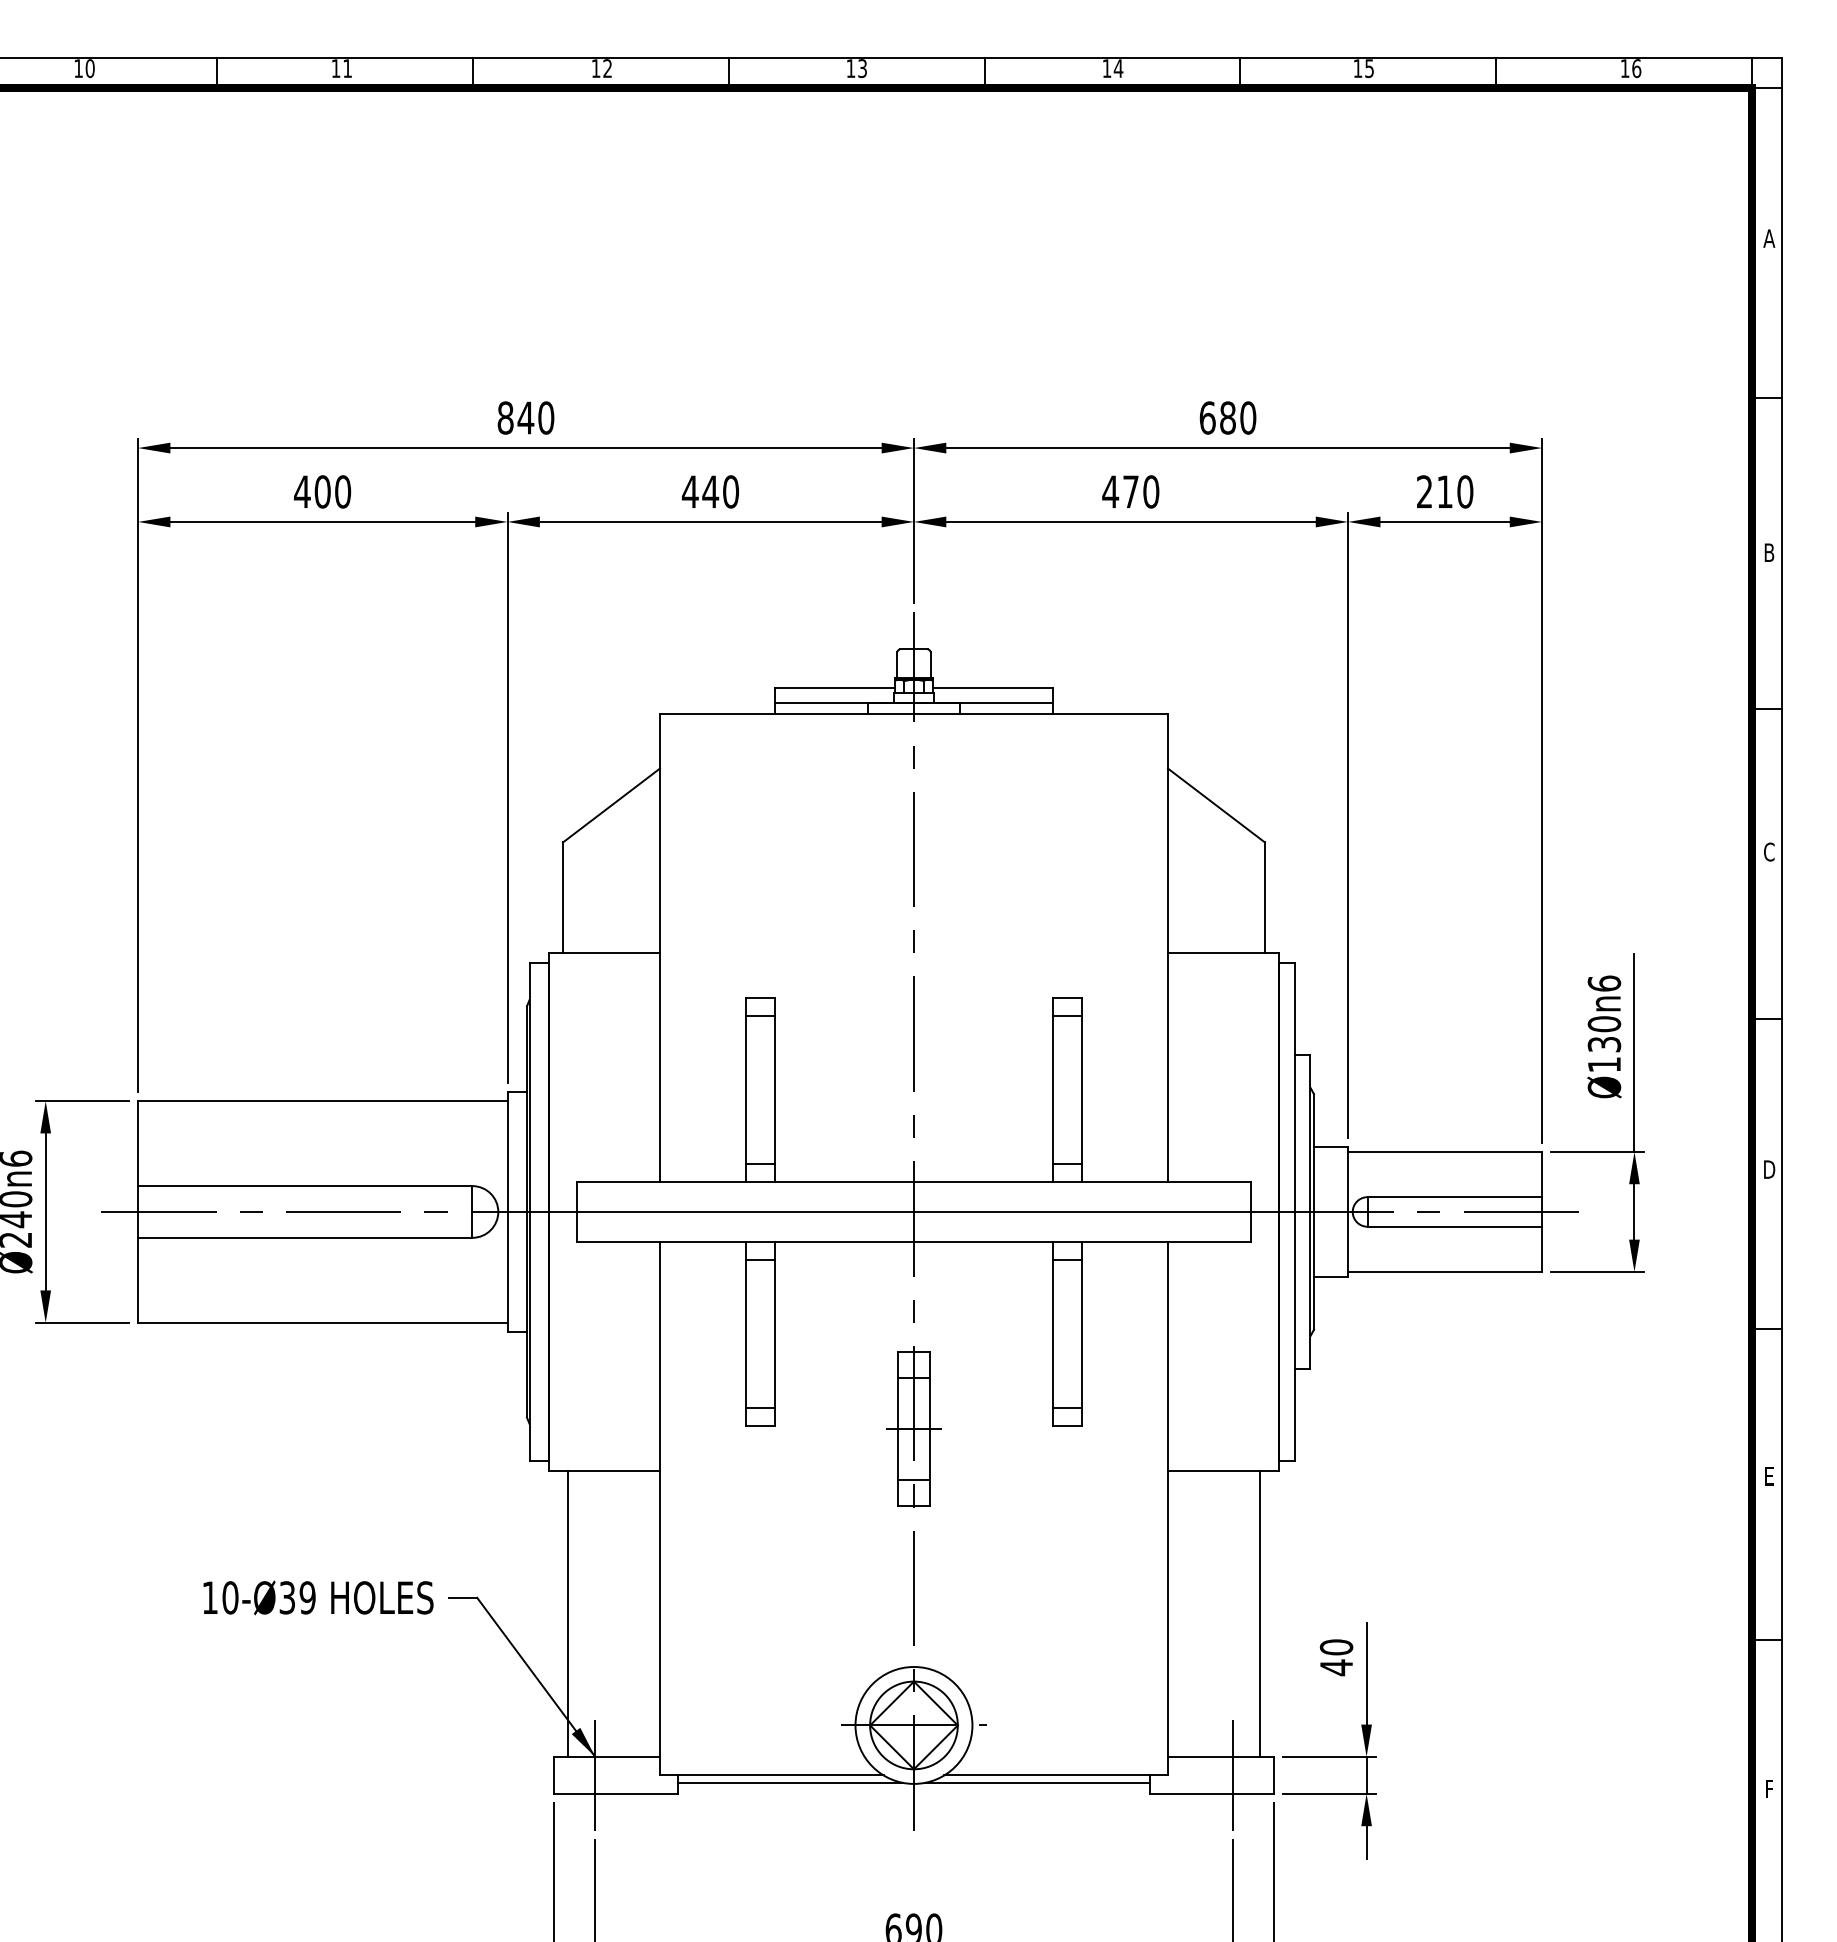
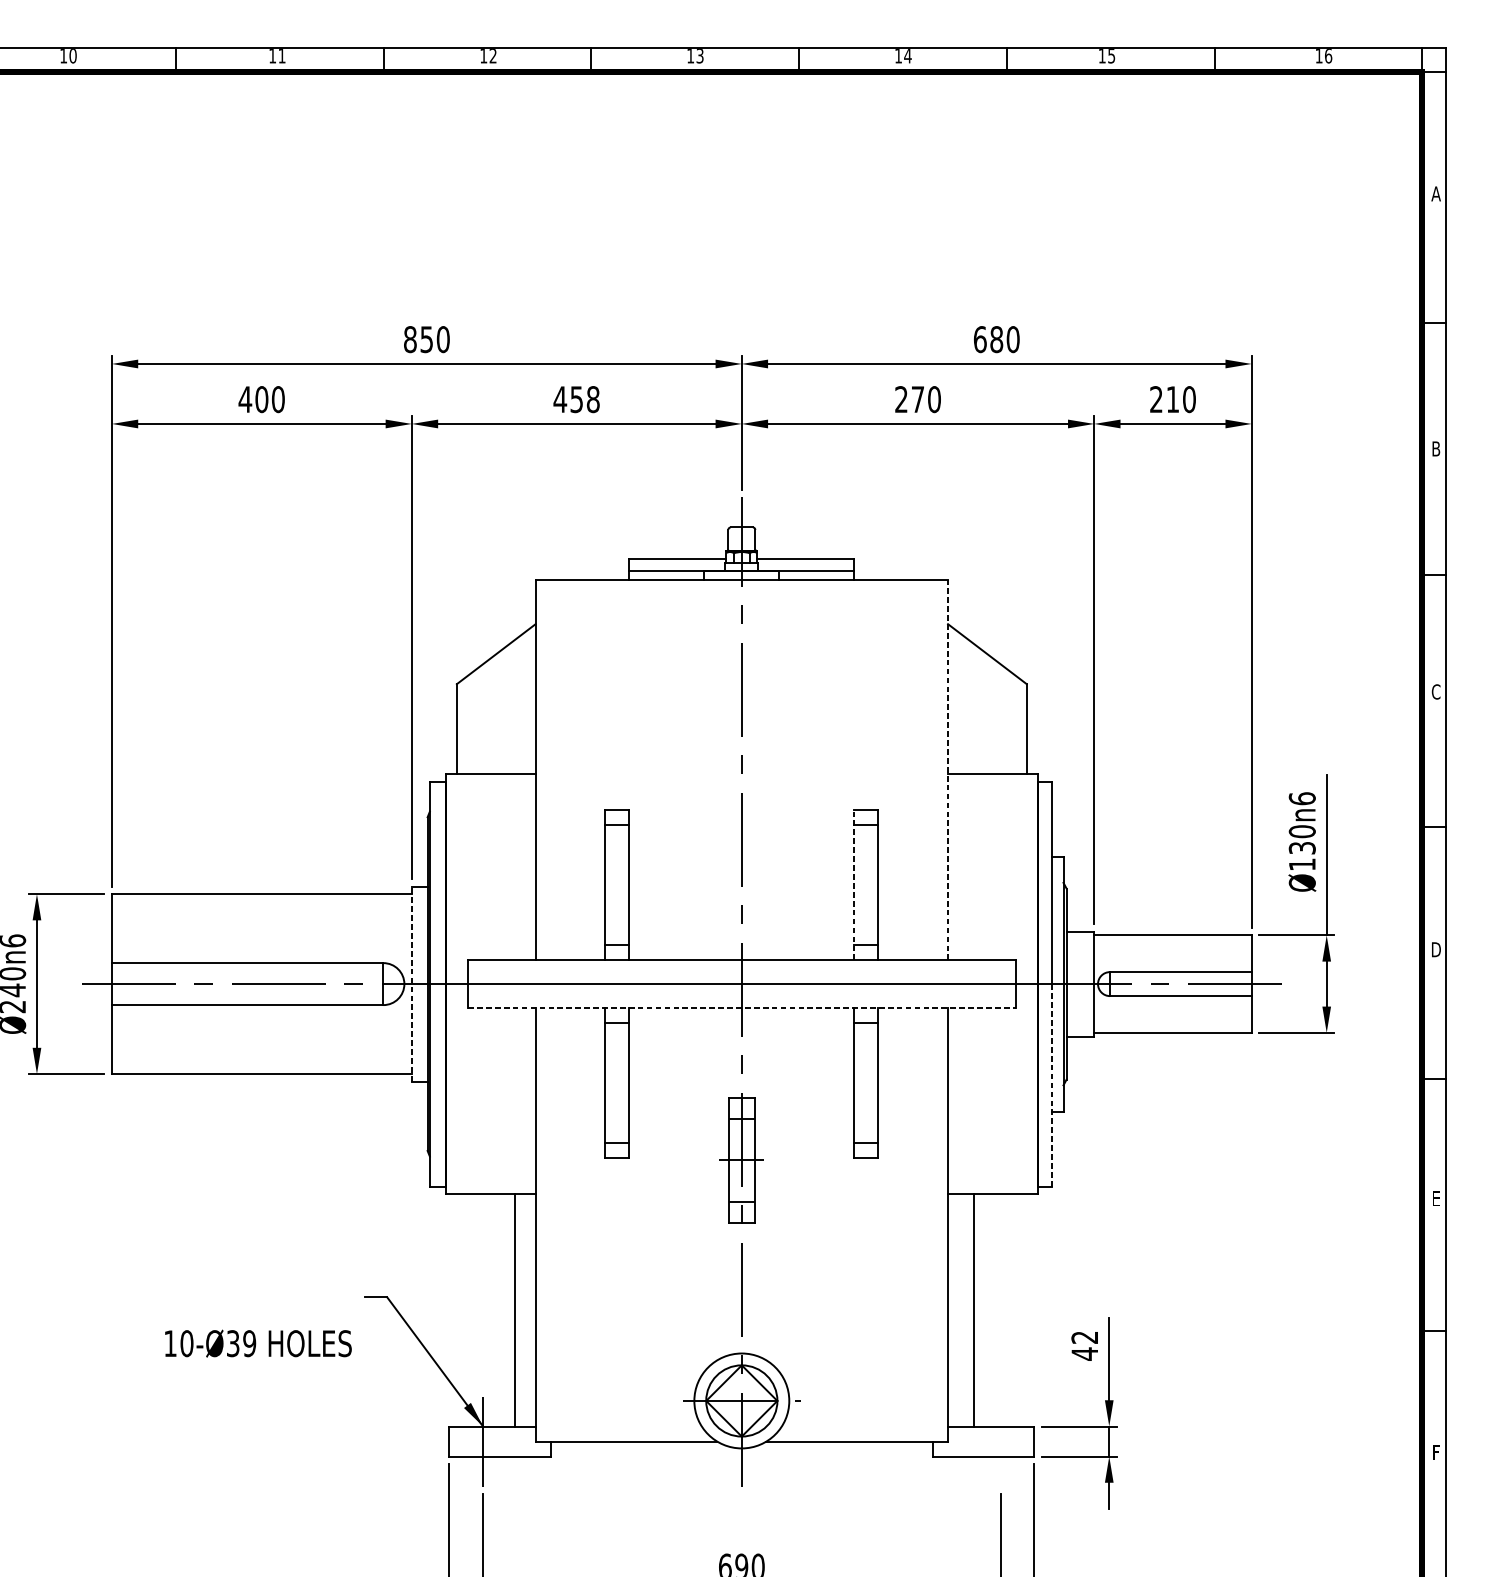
text: (525, 417) -> (426, 339), 840 -> 850
text: (720, 491) -> (584, 399), 440 -> 458
text: (1110, 491) -> (901, 399), 470 -> 270
line: (1168, 947) -> (948, 769), solid -> dashed
line: (1052, 1089) -> (854, 884), solid -> dashed
line: (507, 1211) -> (411, 983), solid -> dashed
line: (914, 1241) -> (742, 1008), solid -> dashed
line: (1295, 1336) -> (1051, 1085), solid -> dashed
text: (318, 1597) -> (258, 1343), moved
line: (567, 1613) -> (514, 1310), moved
line: (1260, 1613) -> (973, 1310), moved
text: (1336, 1647) -> (1084, 1337), 40 -> 42
line: (1232, 1775) -> (1000, 1441), removed
line: (790, 1782) -> (641, 1447), removed
line: (1037, 1782) -> (842, 1447), removed

